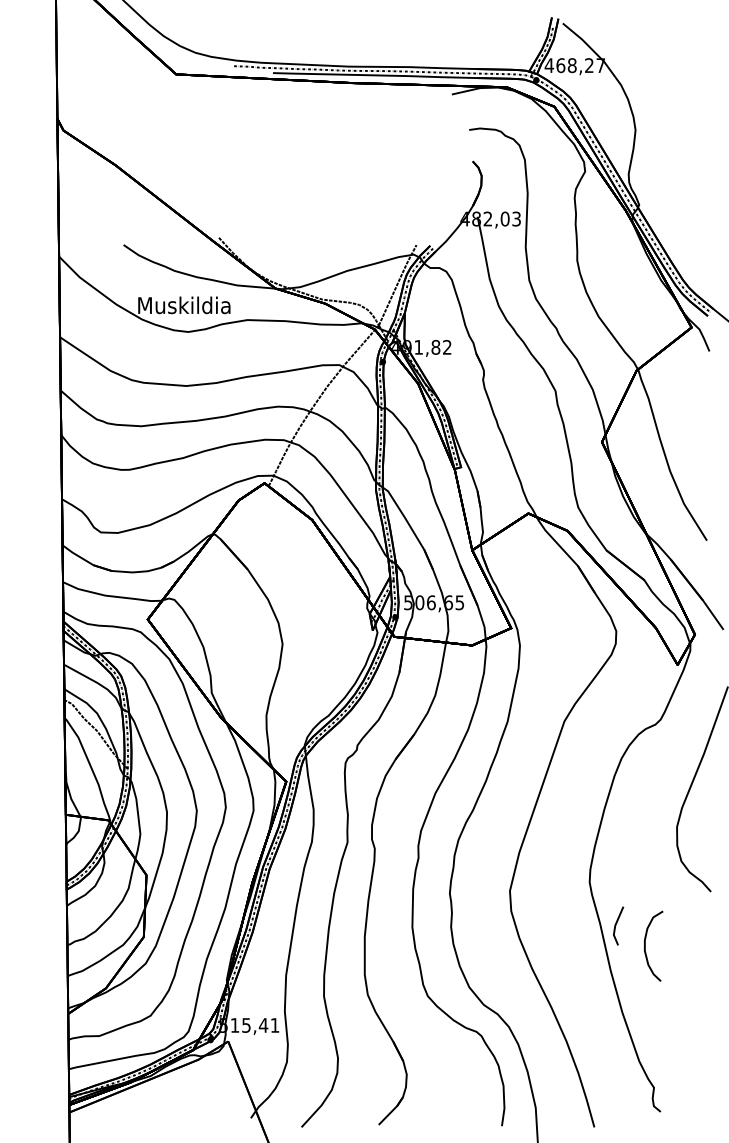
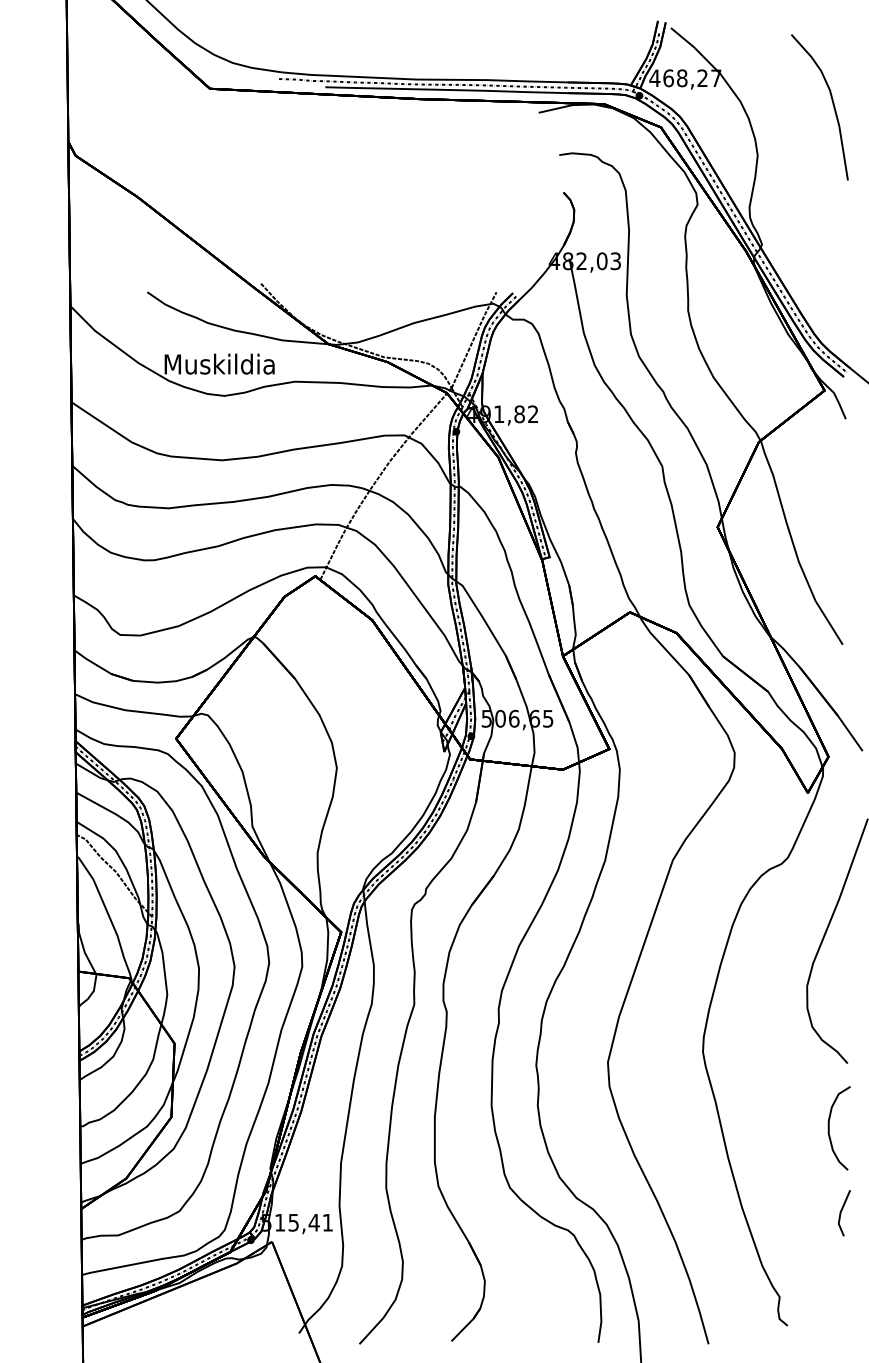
curve: (698, 87) -> (832, 104), added
line: (616, 926) -> (841, 1213), moved
curve: (645, 946) -> (829, 1128), moved

